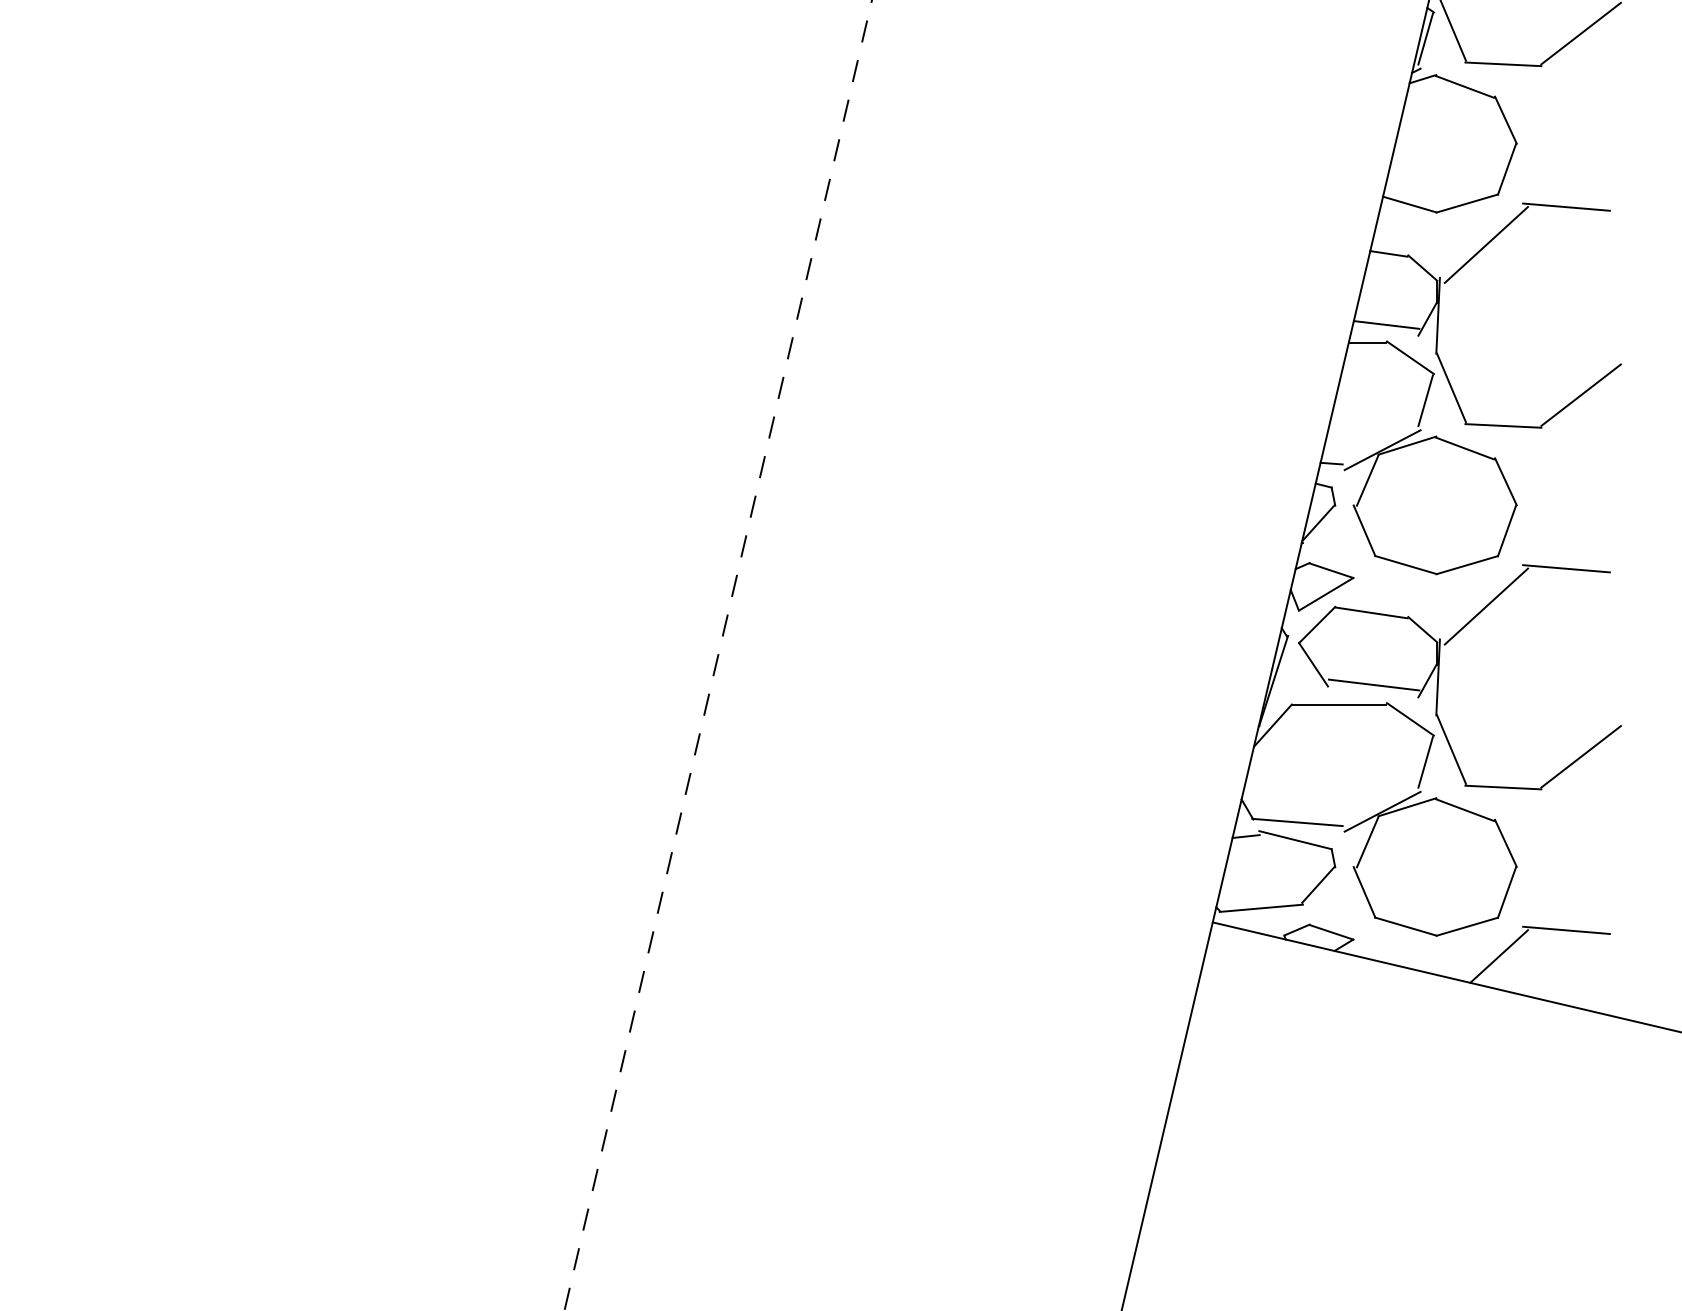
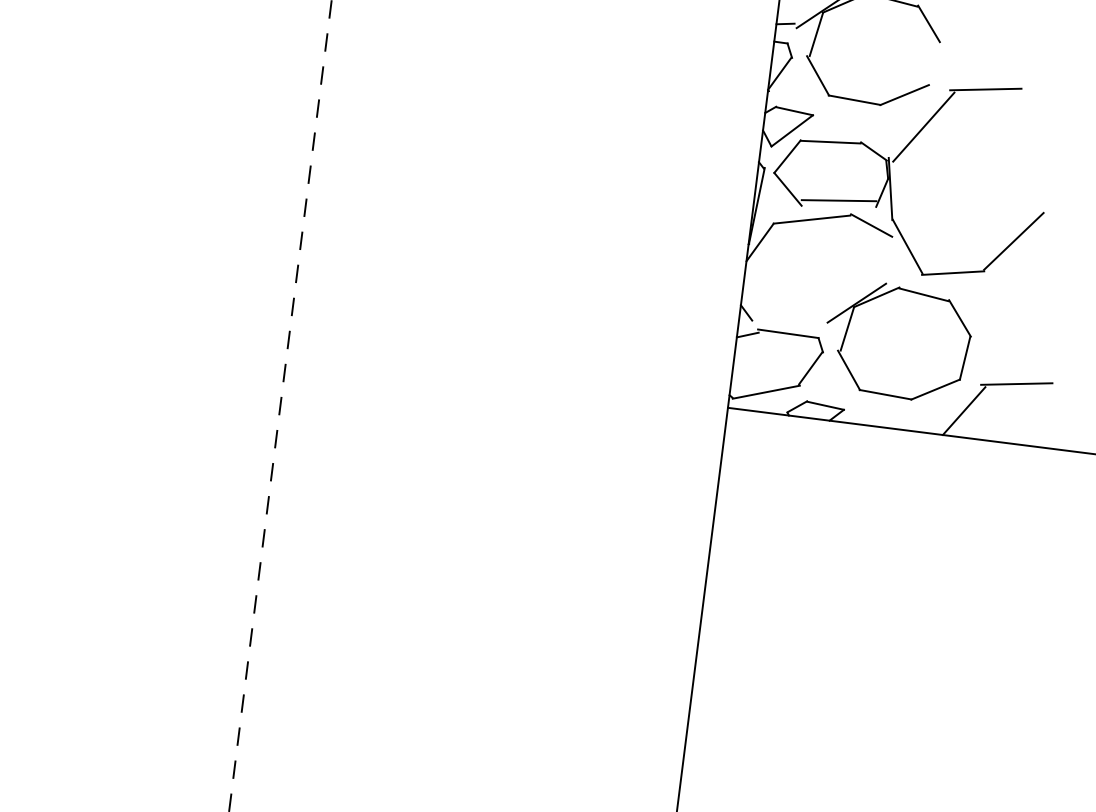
line: (1506, 530) -> (933, 63), removed
line: (1425, 762) -> (887, 259), removed
line: (1297, 822) -> (788, 319), removed

